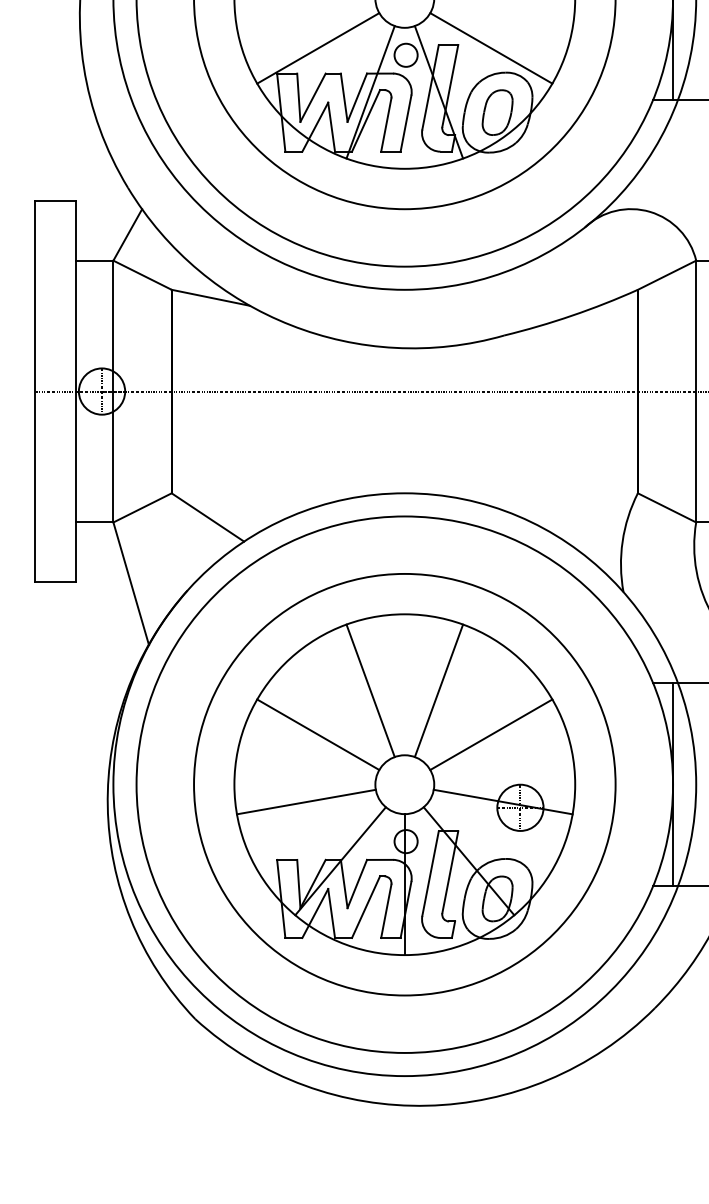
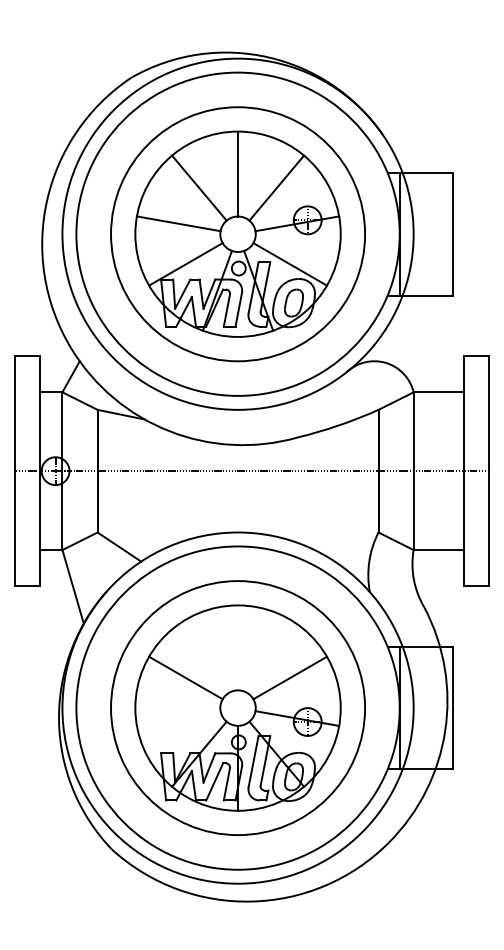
line: (370, 690) -> (217, 651), removed
line: (438, 690) -> (258, 651), removed
line: (305, 801) -> (178, 718), removed

